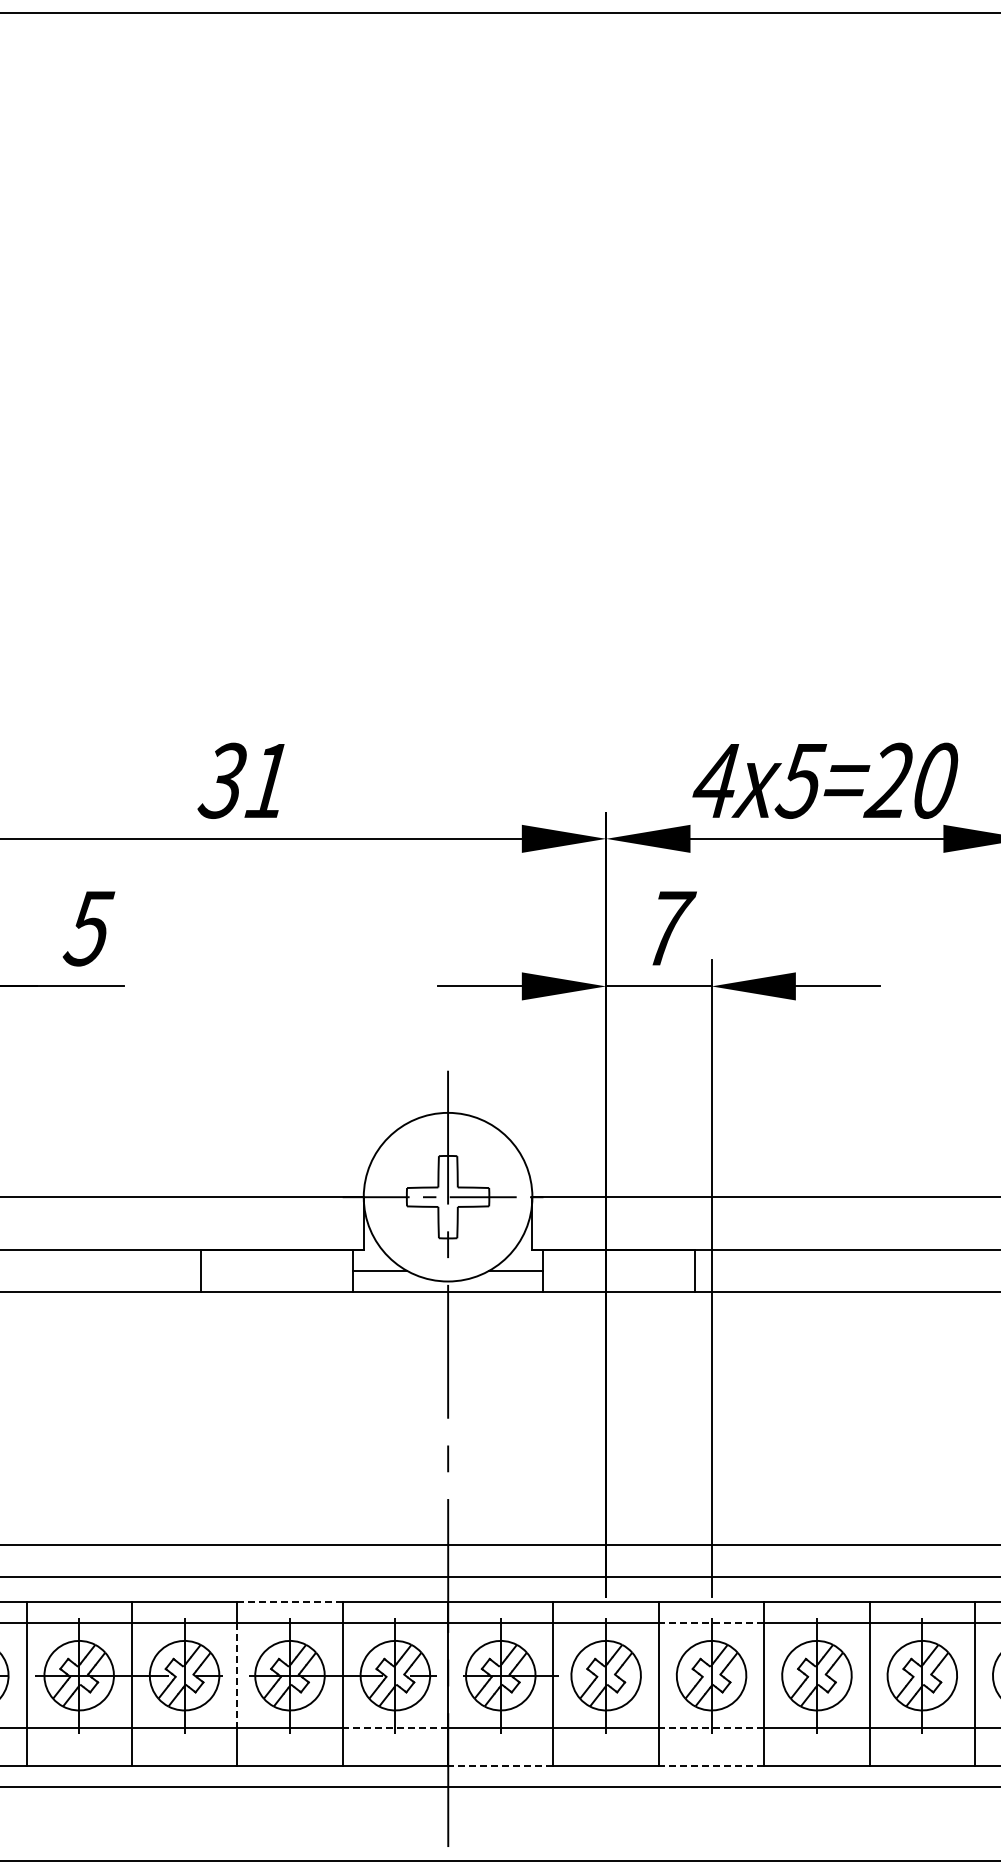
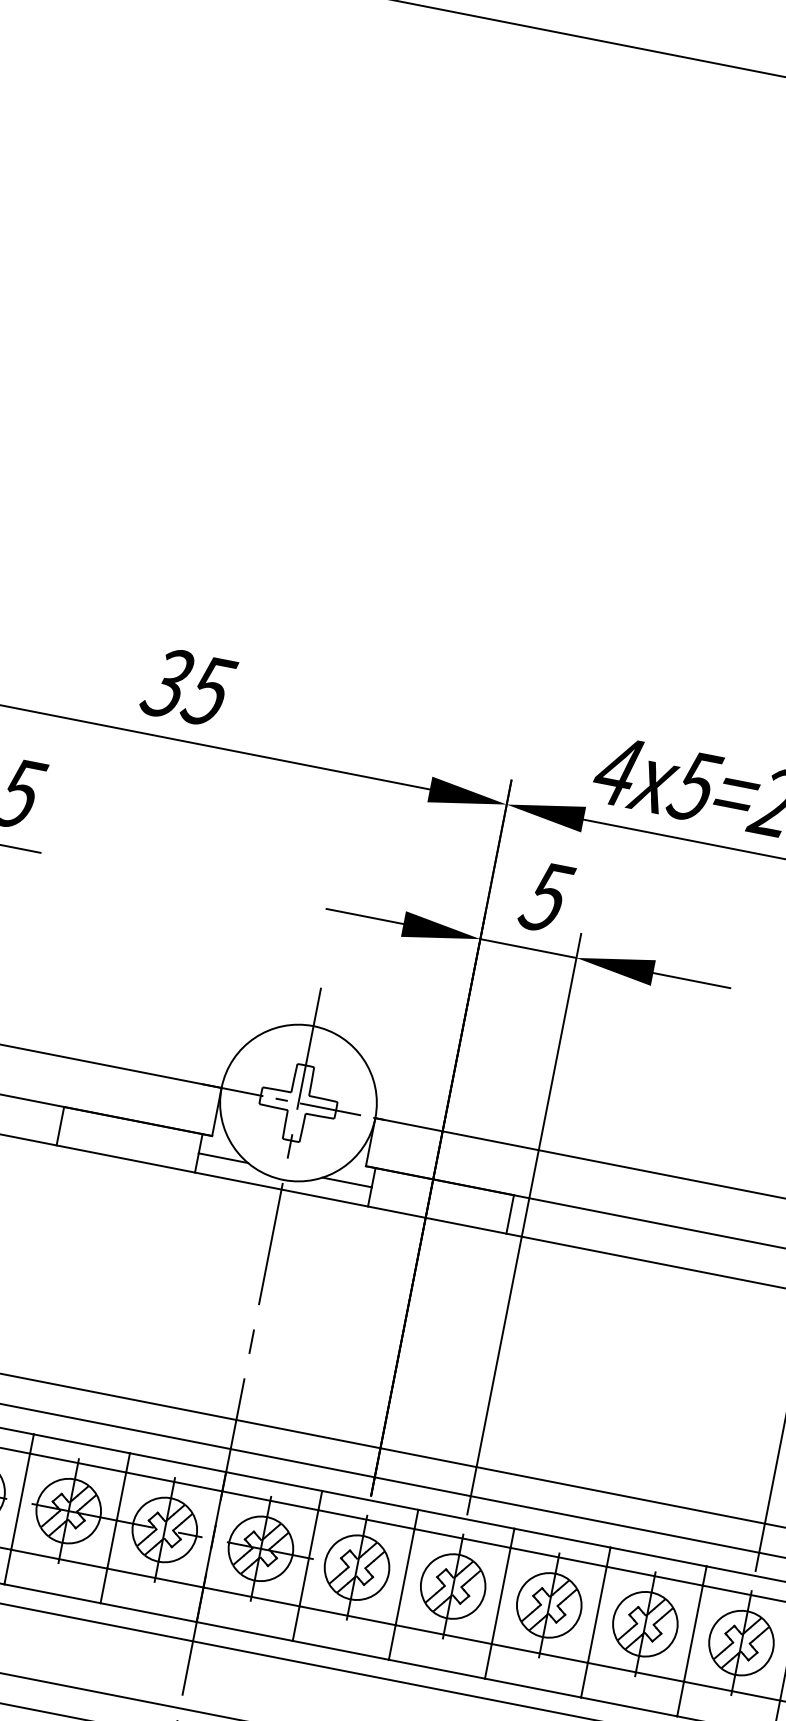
text: (268, 781) -> (209, 691), 31 -> 35
text: (668, 928) -> (547, 897), 7 -> 5
line: (289, 1601) -> (81, 1443), dashed -> solid
line: (711, 1623) -> (462, 1538), dashed -> solid
line: (237, 1675) -> (20, 1501), dashed -> solid
line: (395, 1728) -> (155, 1578), dashed -> solid
line: (711, 1728) -> (443, 1634), dashed -> solid
line: (500, 1766) -> (244, 1631), dashed -> solid
line: (711, 1766) -> (436, 1669), dashed -> solid

